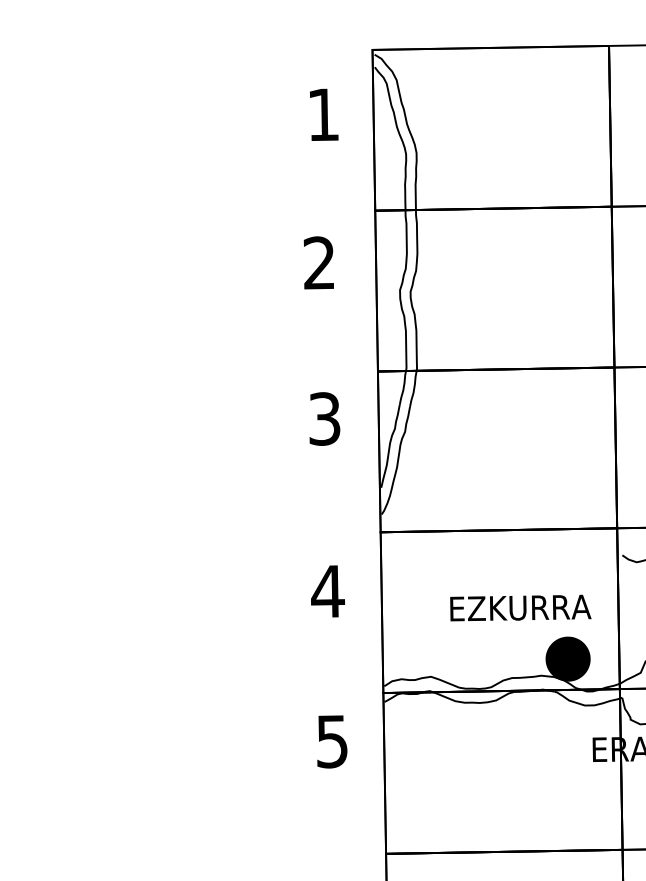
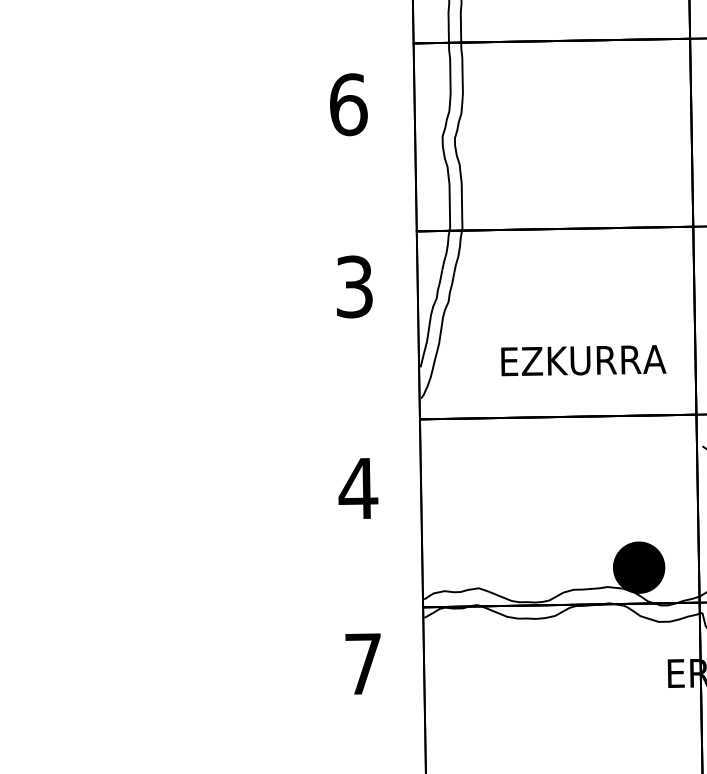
text: (319, 263) -> (348, 105), 2 -> 6
text: (520, 607) -> (583, 359), moved
text: (332, 741) -> (363, 663), 5 -> 7

